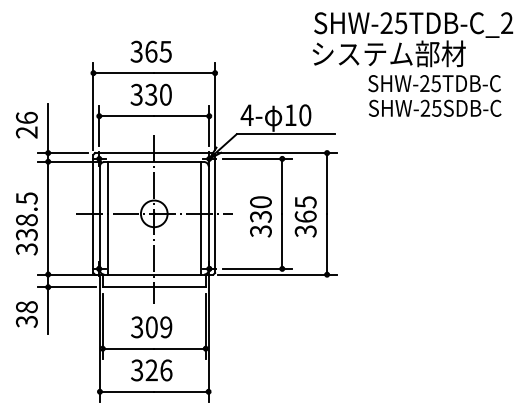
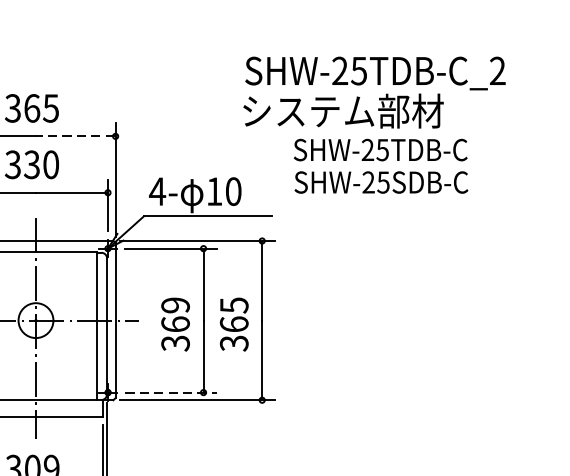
line: (183, 73) -> (74, 136), solid -> dashed
text: (434, 95) -> (380, 165), moved
text: (260, 209) -> (175, 314), 330 -> 369
line: (257, 268) -> (171, 392), solid -> dashed

